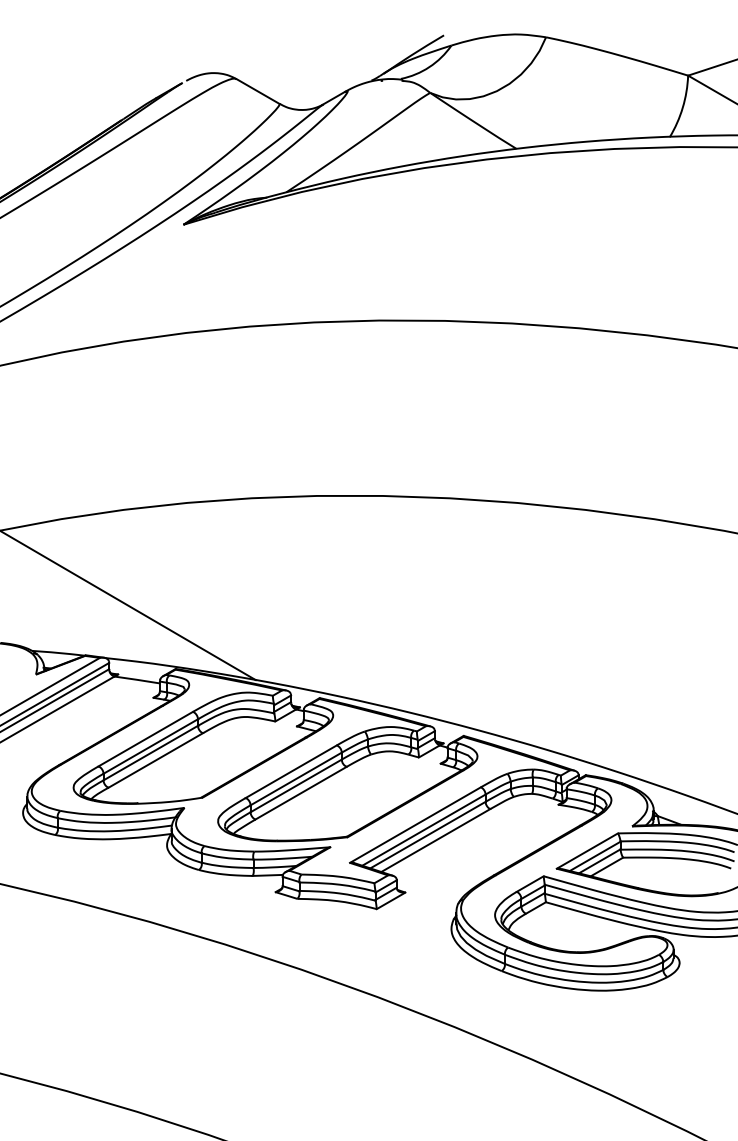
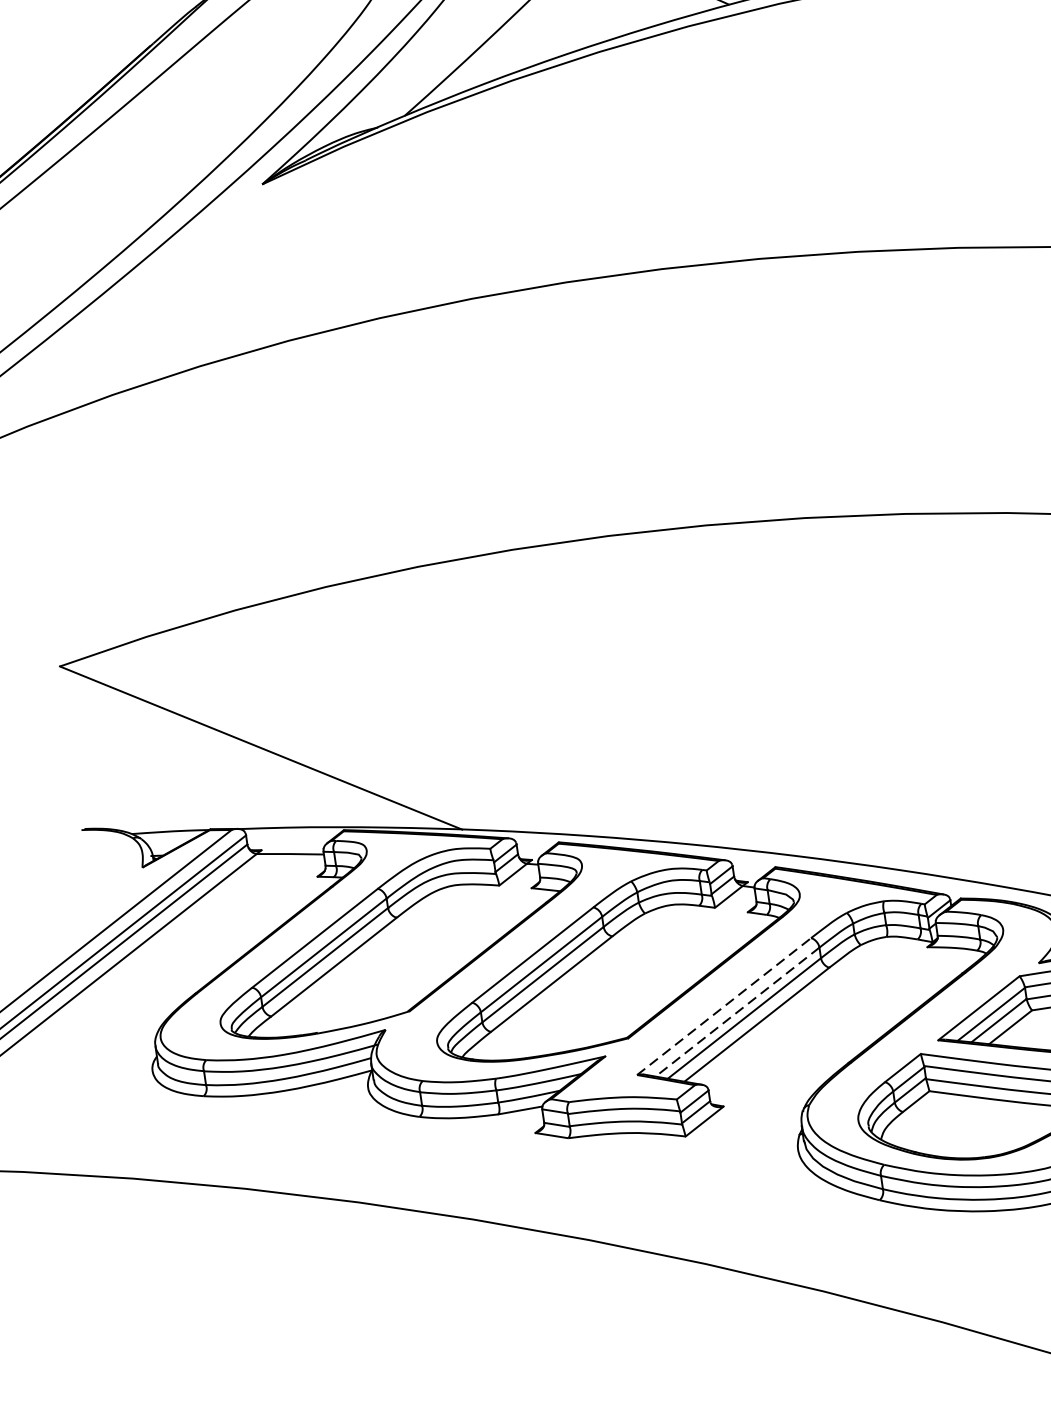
line: (415, 825) -> (724, 1007), solid -> dashed
line: (423, 830) -> (736, 1012), solid -> dashed

